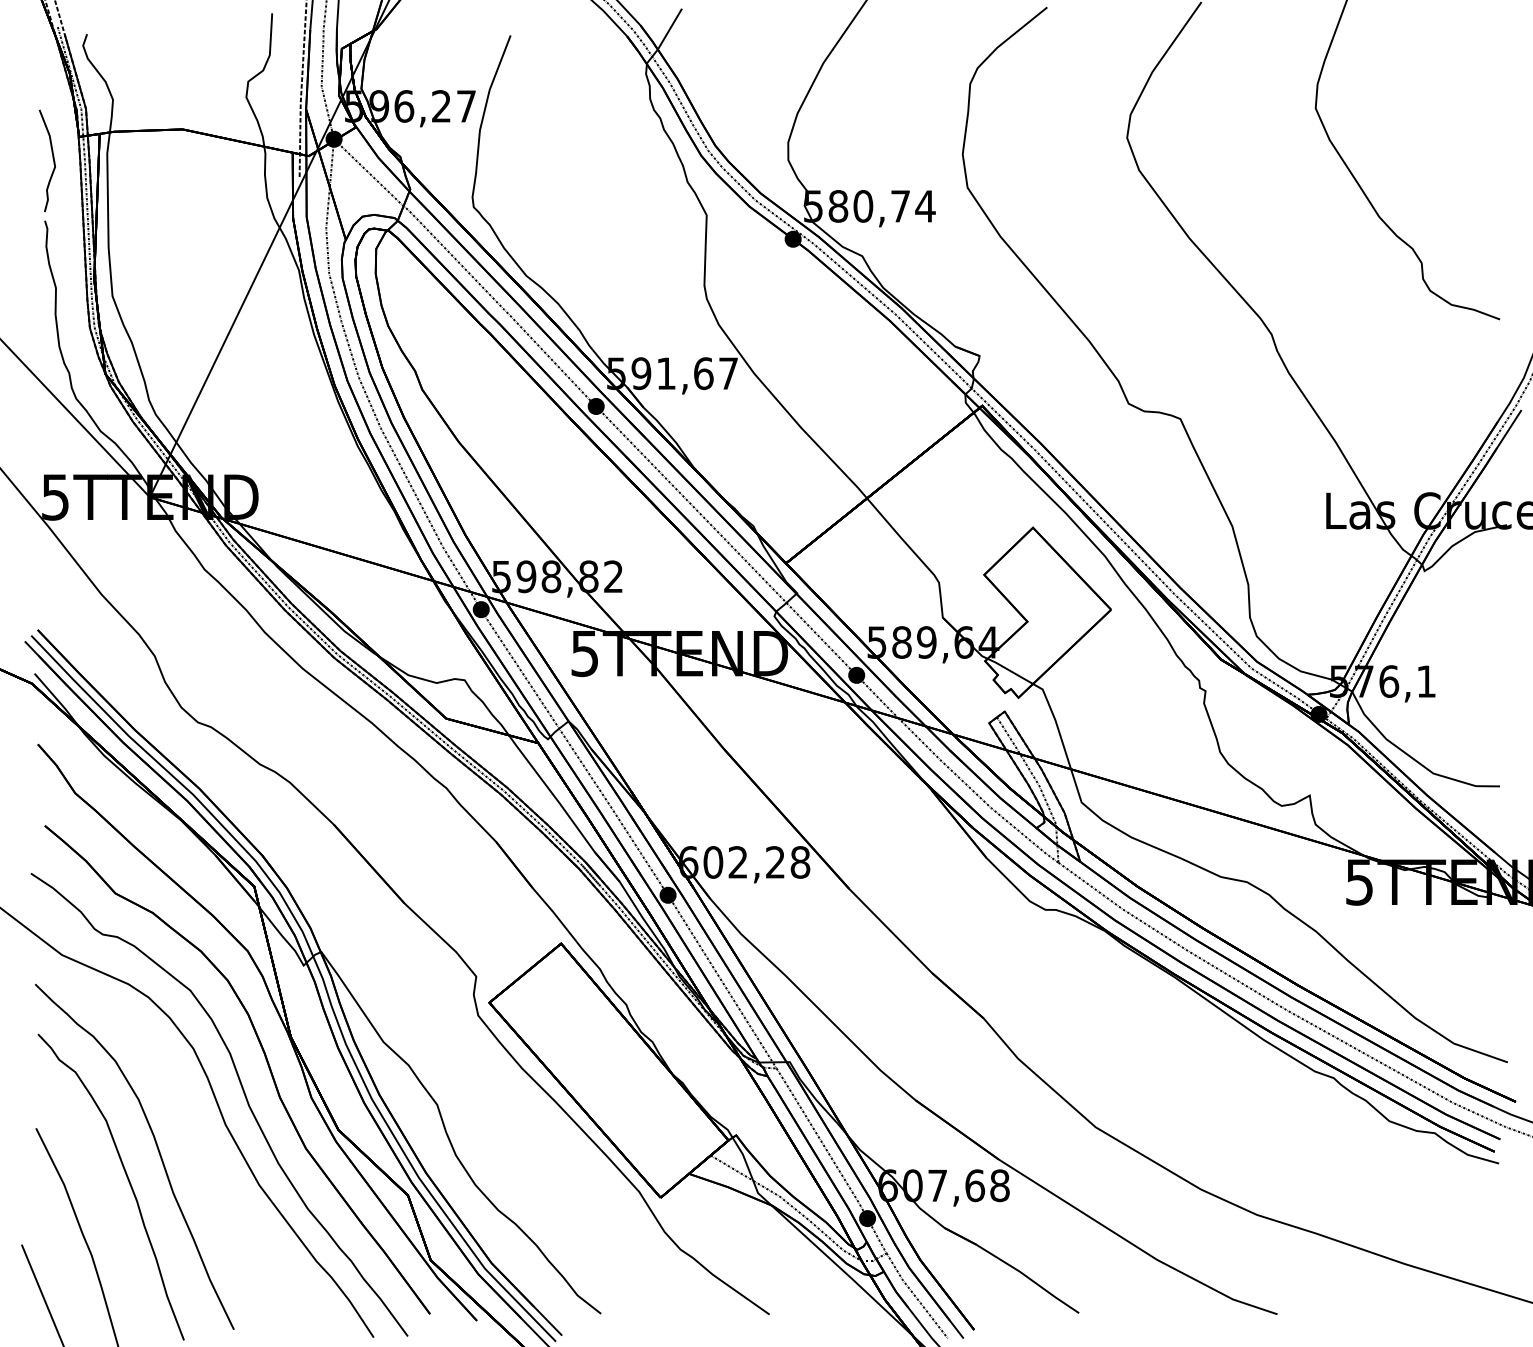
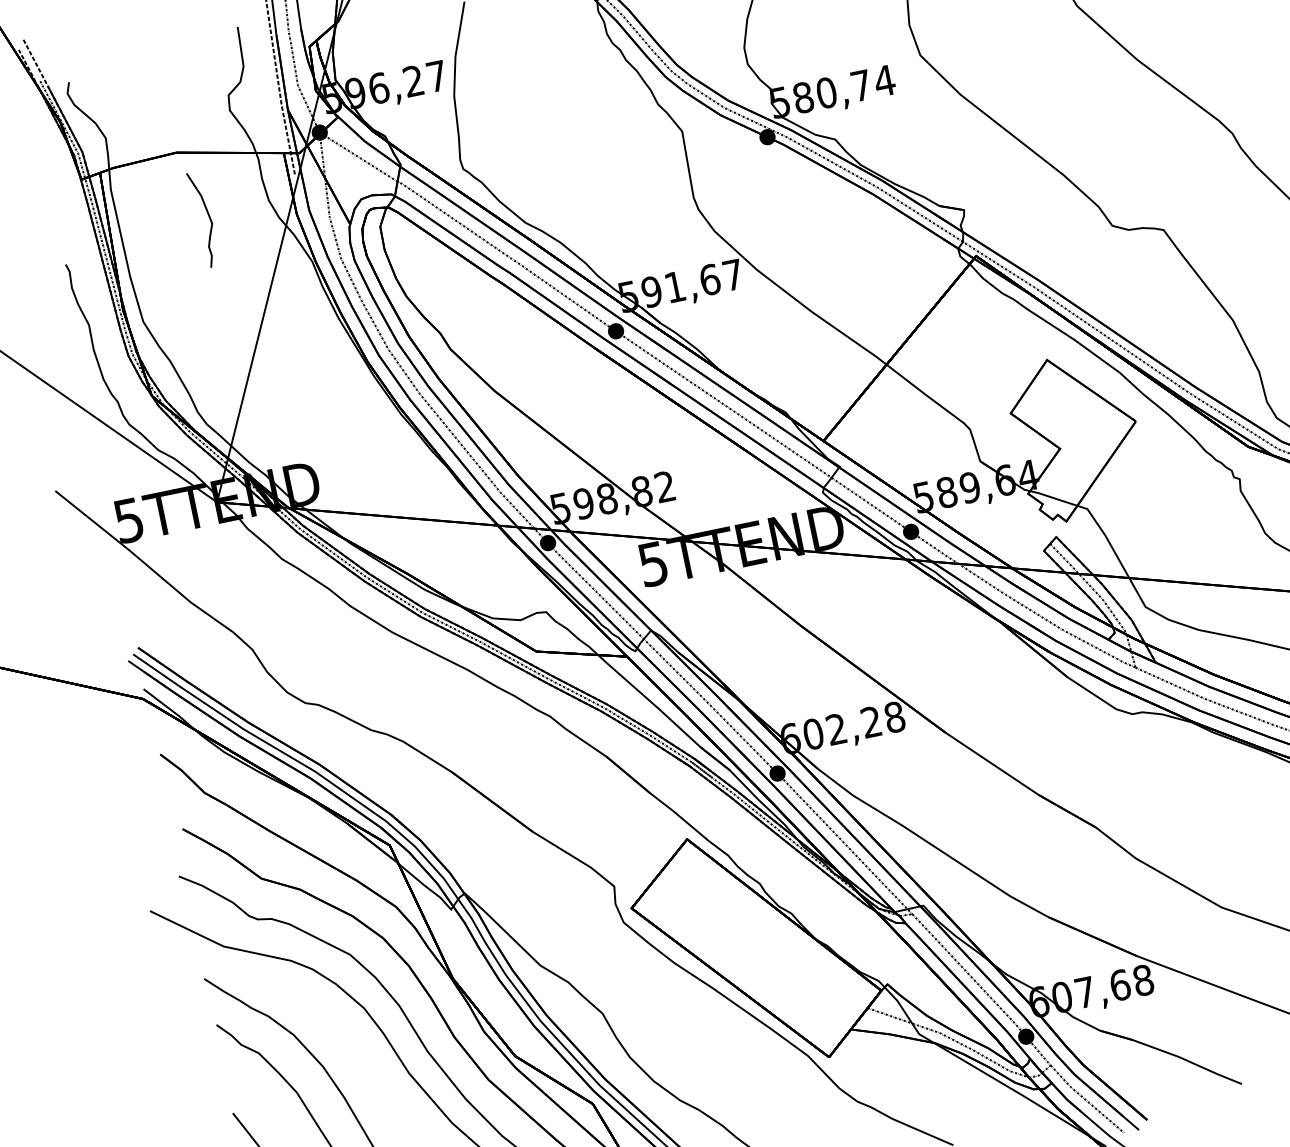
curve: (52, 158) -> (208, 216), moved

